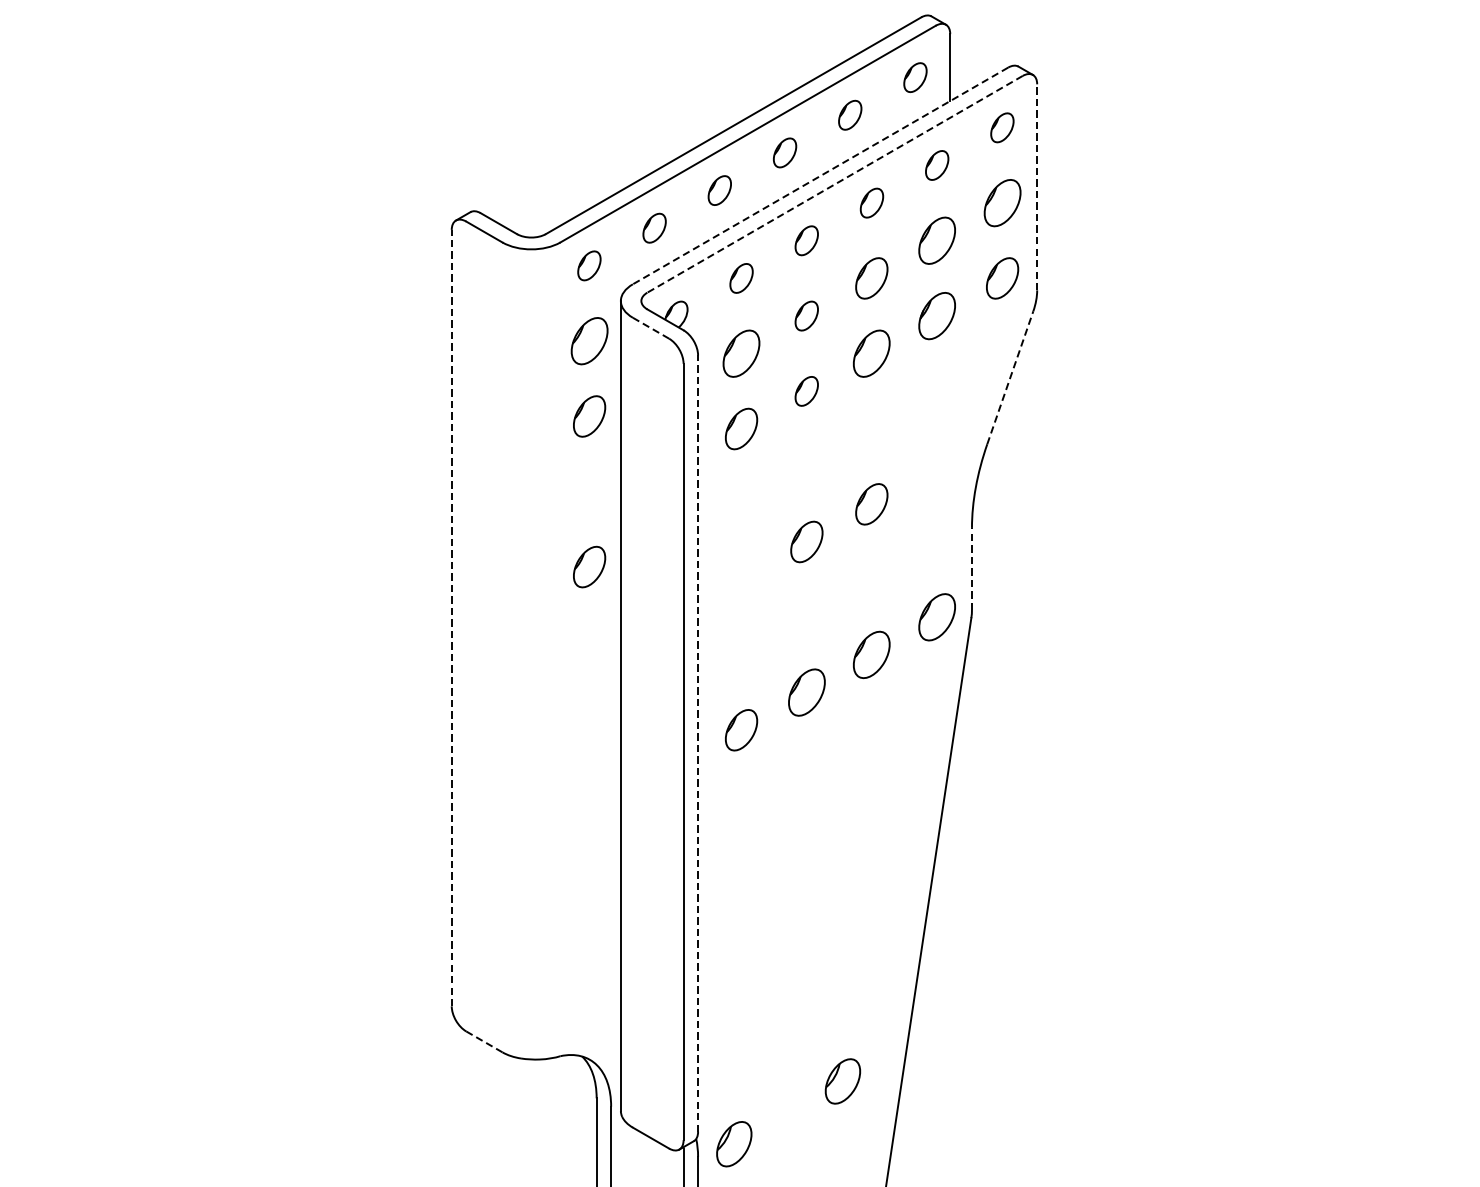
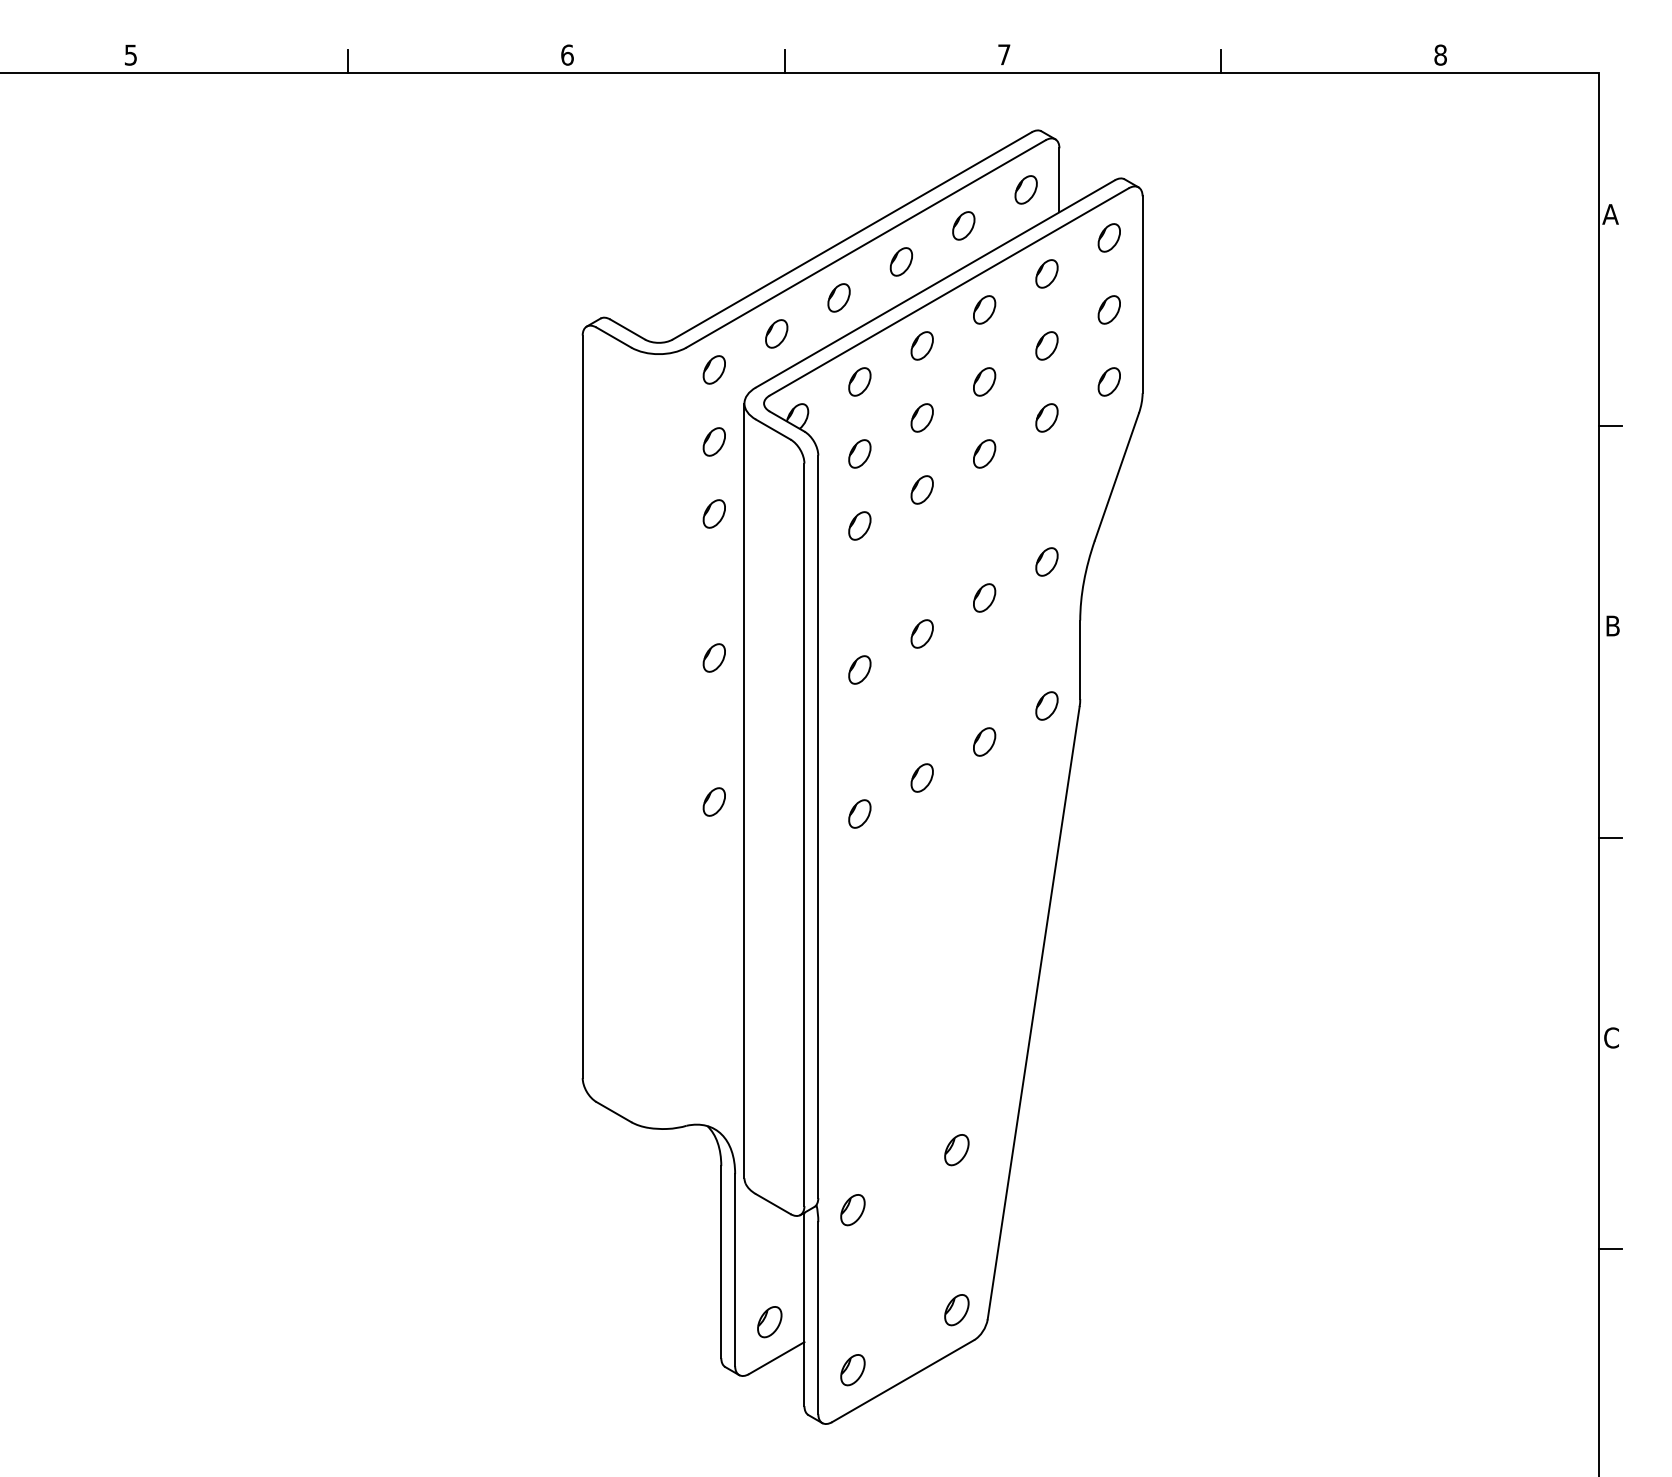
line: (819, 176) -> (934, 284), dashed -> solid
line: (834, 184) -> (948, 292), dashed -> solid
line: (1037, 187) -> (1142, 294), dashed -> solid
part: (1001, 202) -> (1108, 309), size x0.62
part: (936, 240) -> (1046, 345), size x0.62
part: (871, 277) -> (984, 381), size x0.71
part: (1001, 277) -> (1108, 381), size x0.71
part: (936, 315) -> (1046, 417), size x0.62
line: (650, 328) -> (772, 429), dashed -> solid
part: (588, 340) -> (713, 441), size x0.62
part: (741, 353) -> (859, 453), size x0.62
part: (871, 353) -> (984, 453), size x0.62
line: (1010, 377) -> (1117, 476), dashed -> solid
part: (588, 415) -> (713, 513), size x0.71
part: (741, 428) -> (859, 525), size x0.71
part: (936, 466) -> (1046, 561), added
part: (871, 503) -> (984, 597), size x0.71
part: (805, 541) -> (921, 633), size x0.71
part: (588, 566) -> (713, 657), size x0.71
line: (972, 568) -> (1080, 659), dashed -> solid
part: (741, 579) -> (859, 669), added
part: (936, 616) -> (1046, 705), size x0.62
line: (451, 617) -> (582, 706), dashed -> solid
part: (871, 654) -> (984, 741), size x0.62
part: (805, 692) -> (921, 777), size x0.62
part: (588, 717) -> (713, 801), added
part: (741, 729) -> (859, 813), size x0.71
line: (698, 743) -> (818, 826), dashed -> solid
line: (483, 1041) -> (613, 1111), dashed -> solid
part: (842, 1082) -> (956, 1150), size x0.71
part: (733, 1144) -> (852, 1210), size x0.71

